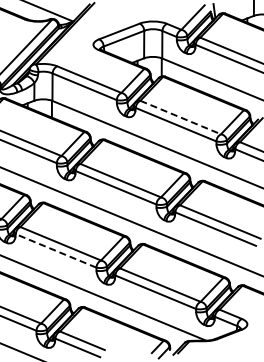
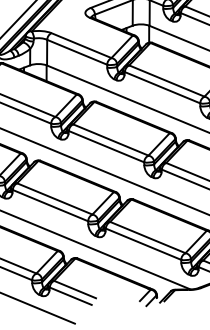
line: (180, 117) -> (166, 80), dashed -> solid
line: (56, 250) -> (50, 205), dashed -> solid

